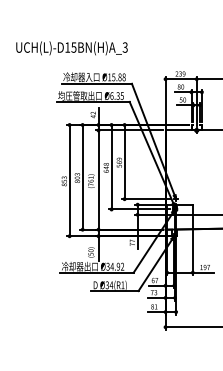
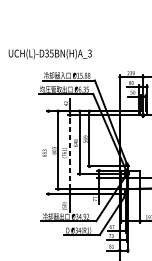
text: (67, 47) -> (46, 53), UCH(L)-D15BN(H)A_3 -> UCH(L)-D35BN(H)A_3
line: (69, 180) -> (48, 152), removed
line: (98, 180) -> (70, 152), solid -> dashed

